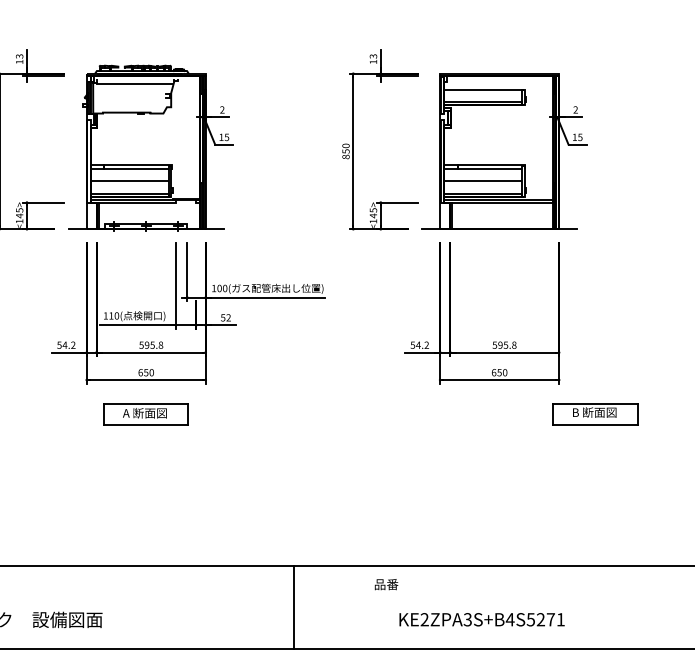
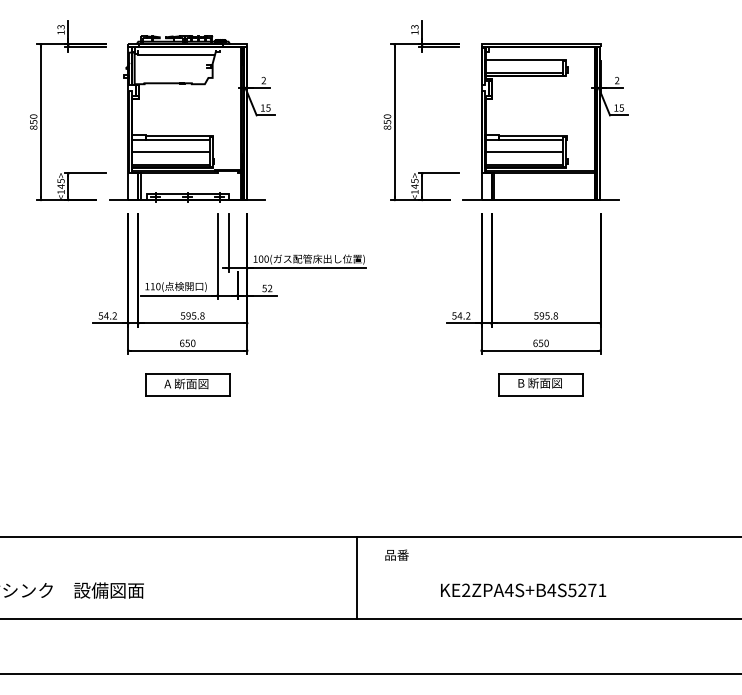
part: (595, 413) -> (540, 384), moved
text: (386, 583) -> (396, 554), moved
line: (294, 607) -> (356, 578), moved
text: (467, 619) -> (508, 590), KE2ZPA3S+B4S5271 -> KE2ZPA4S+B4S5271

